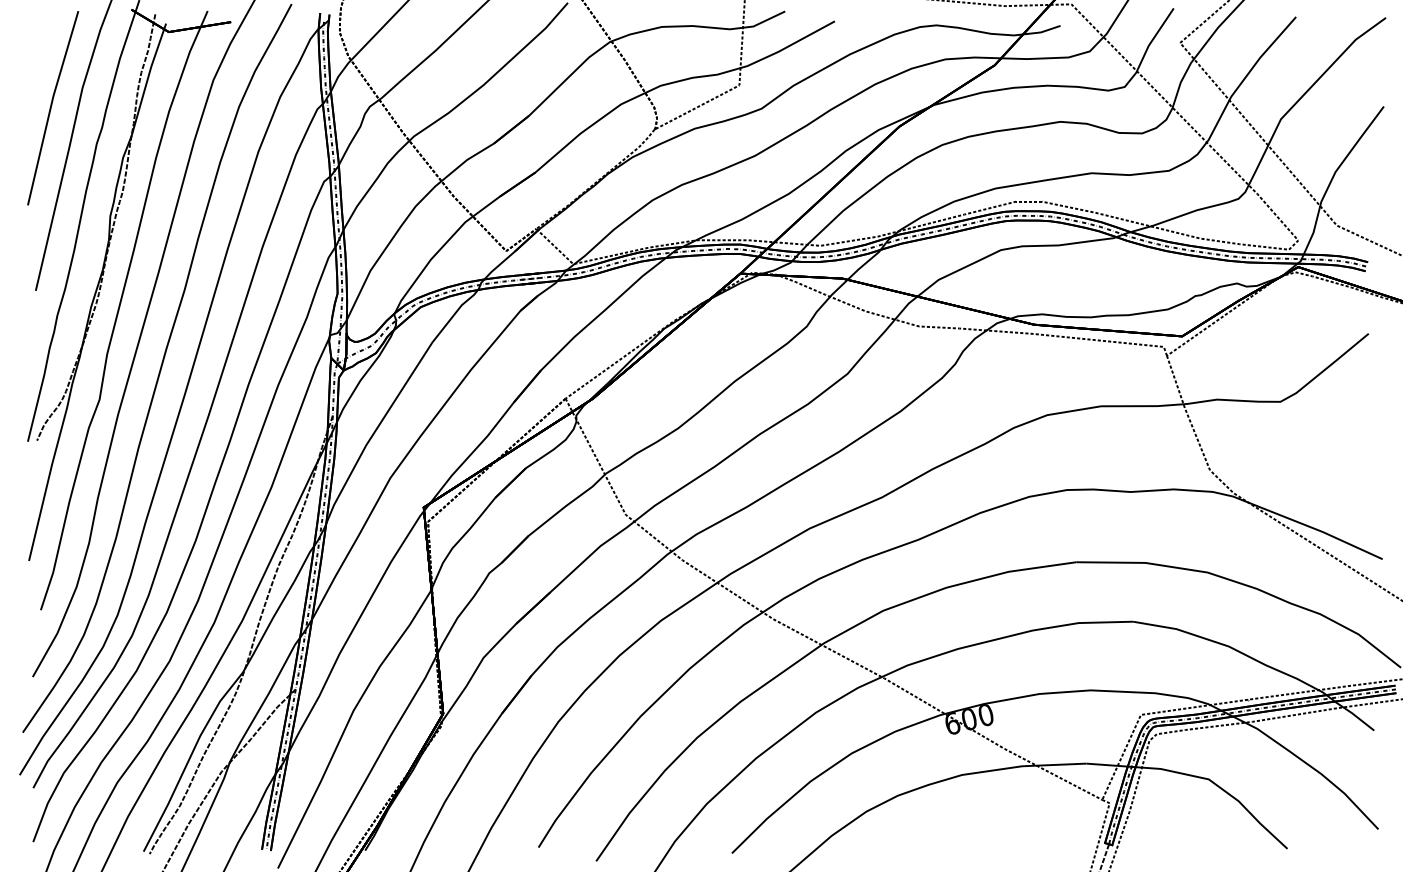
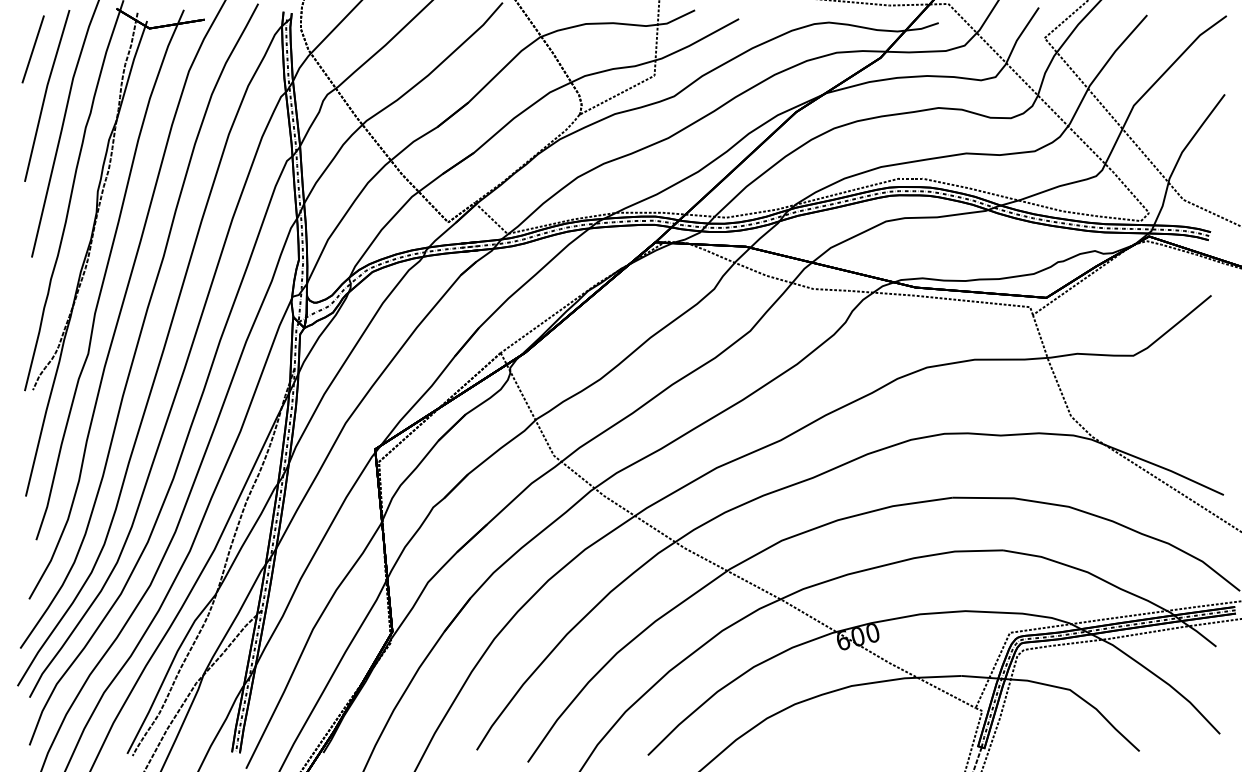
line: (37, 55) -> (33, 49), added

